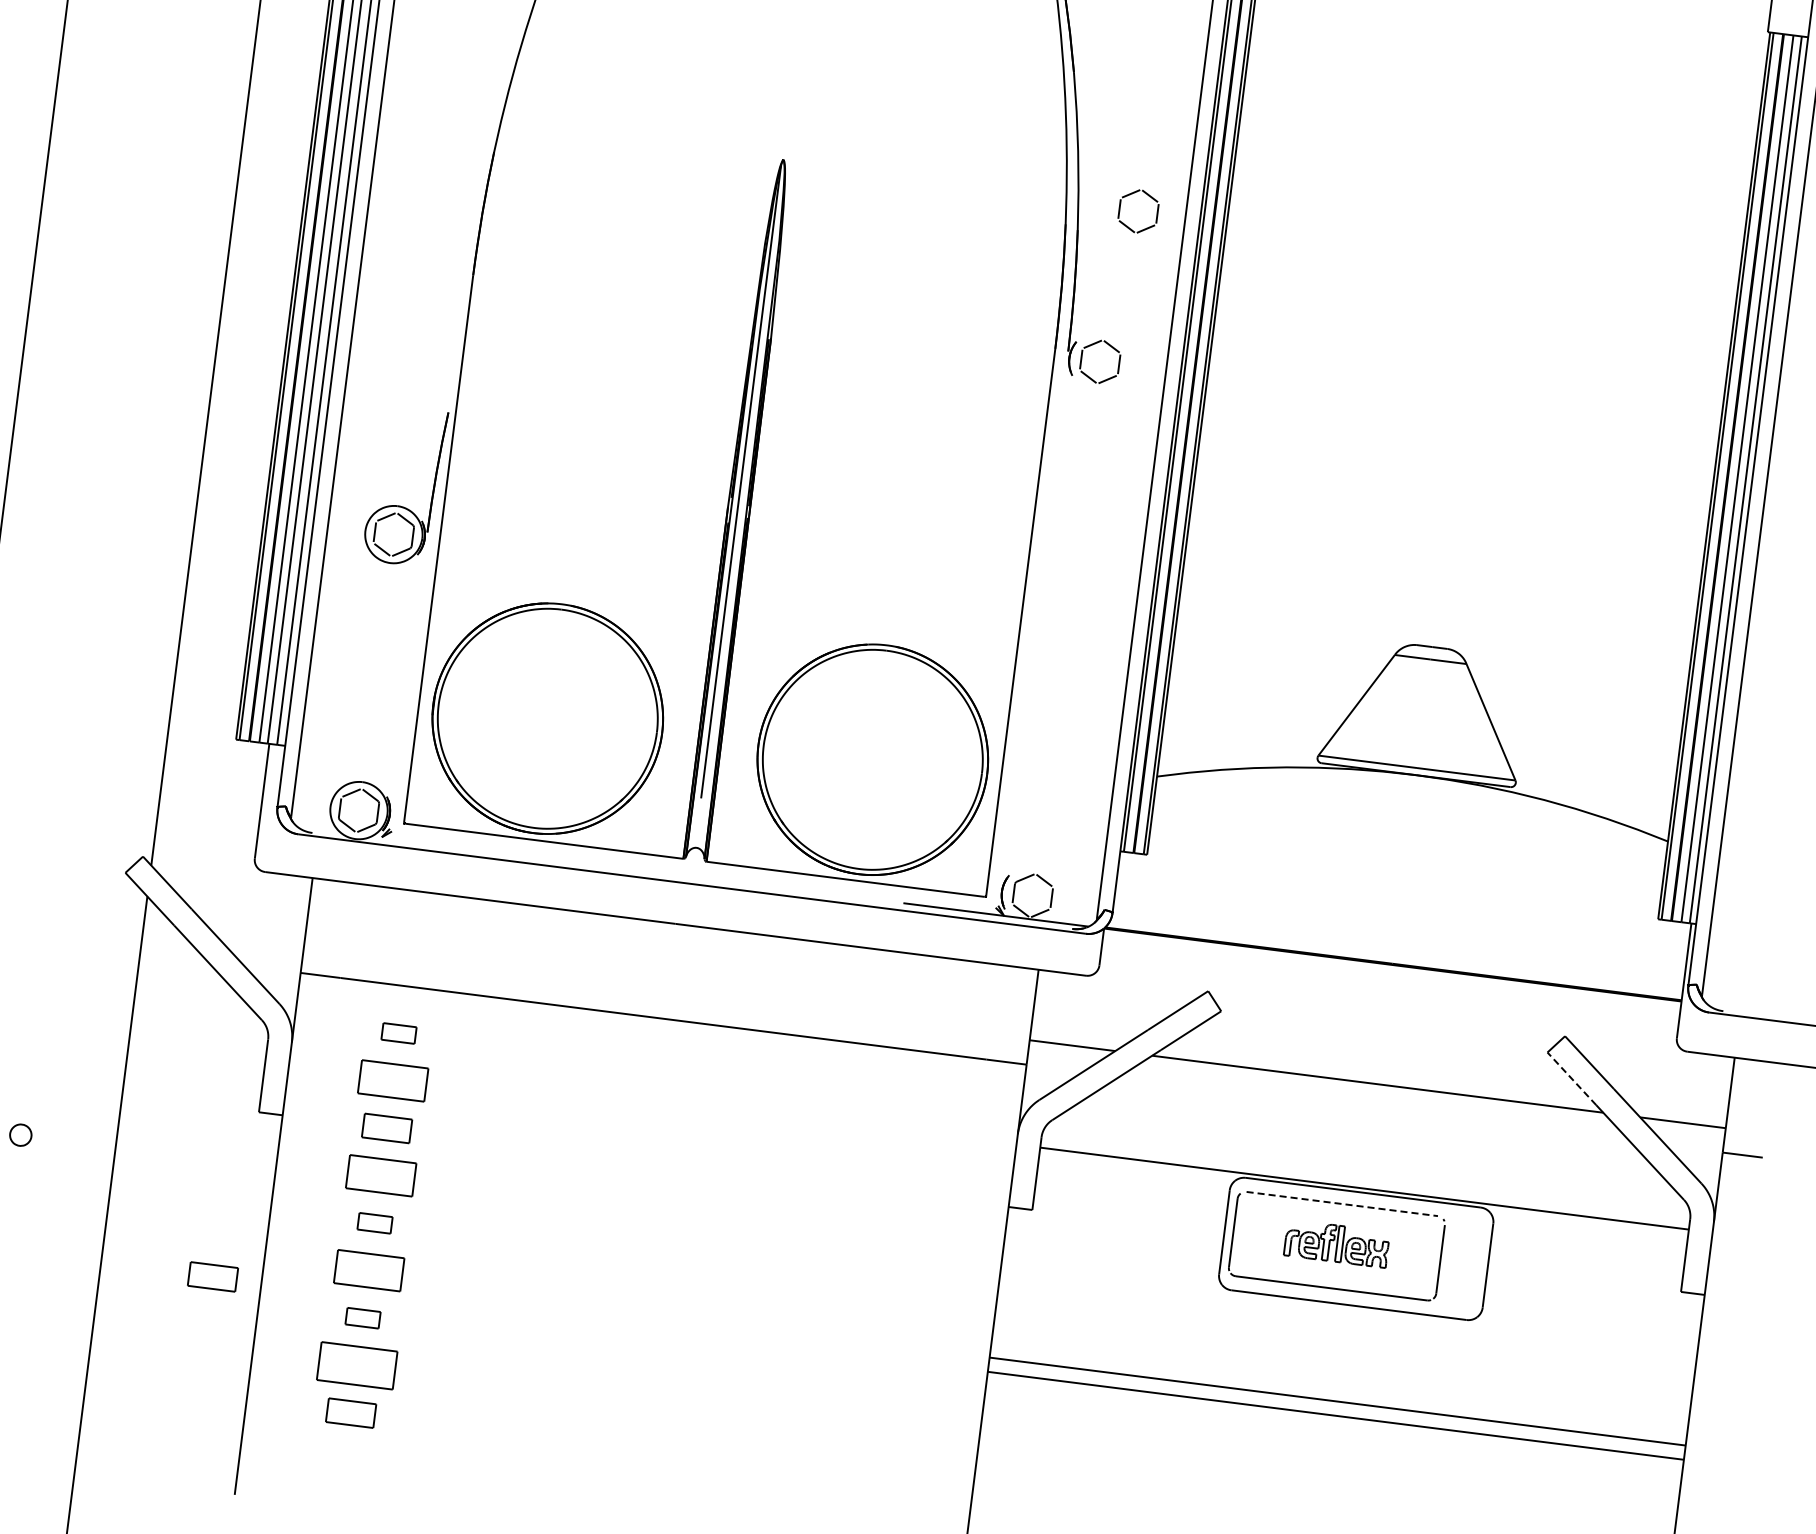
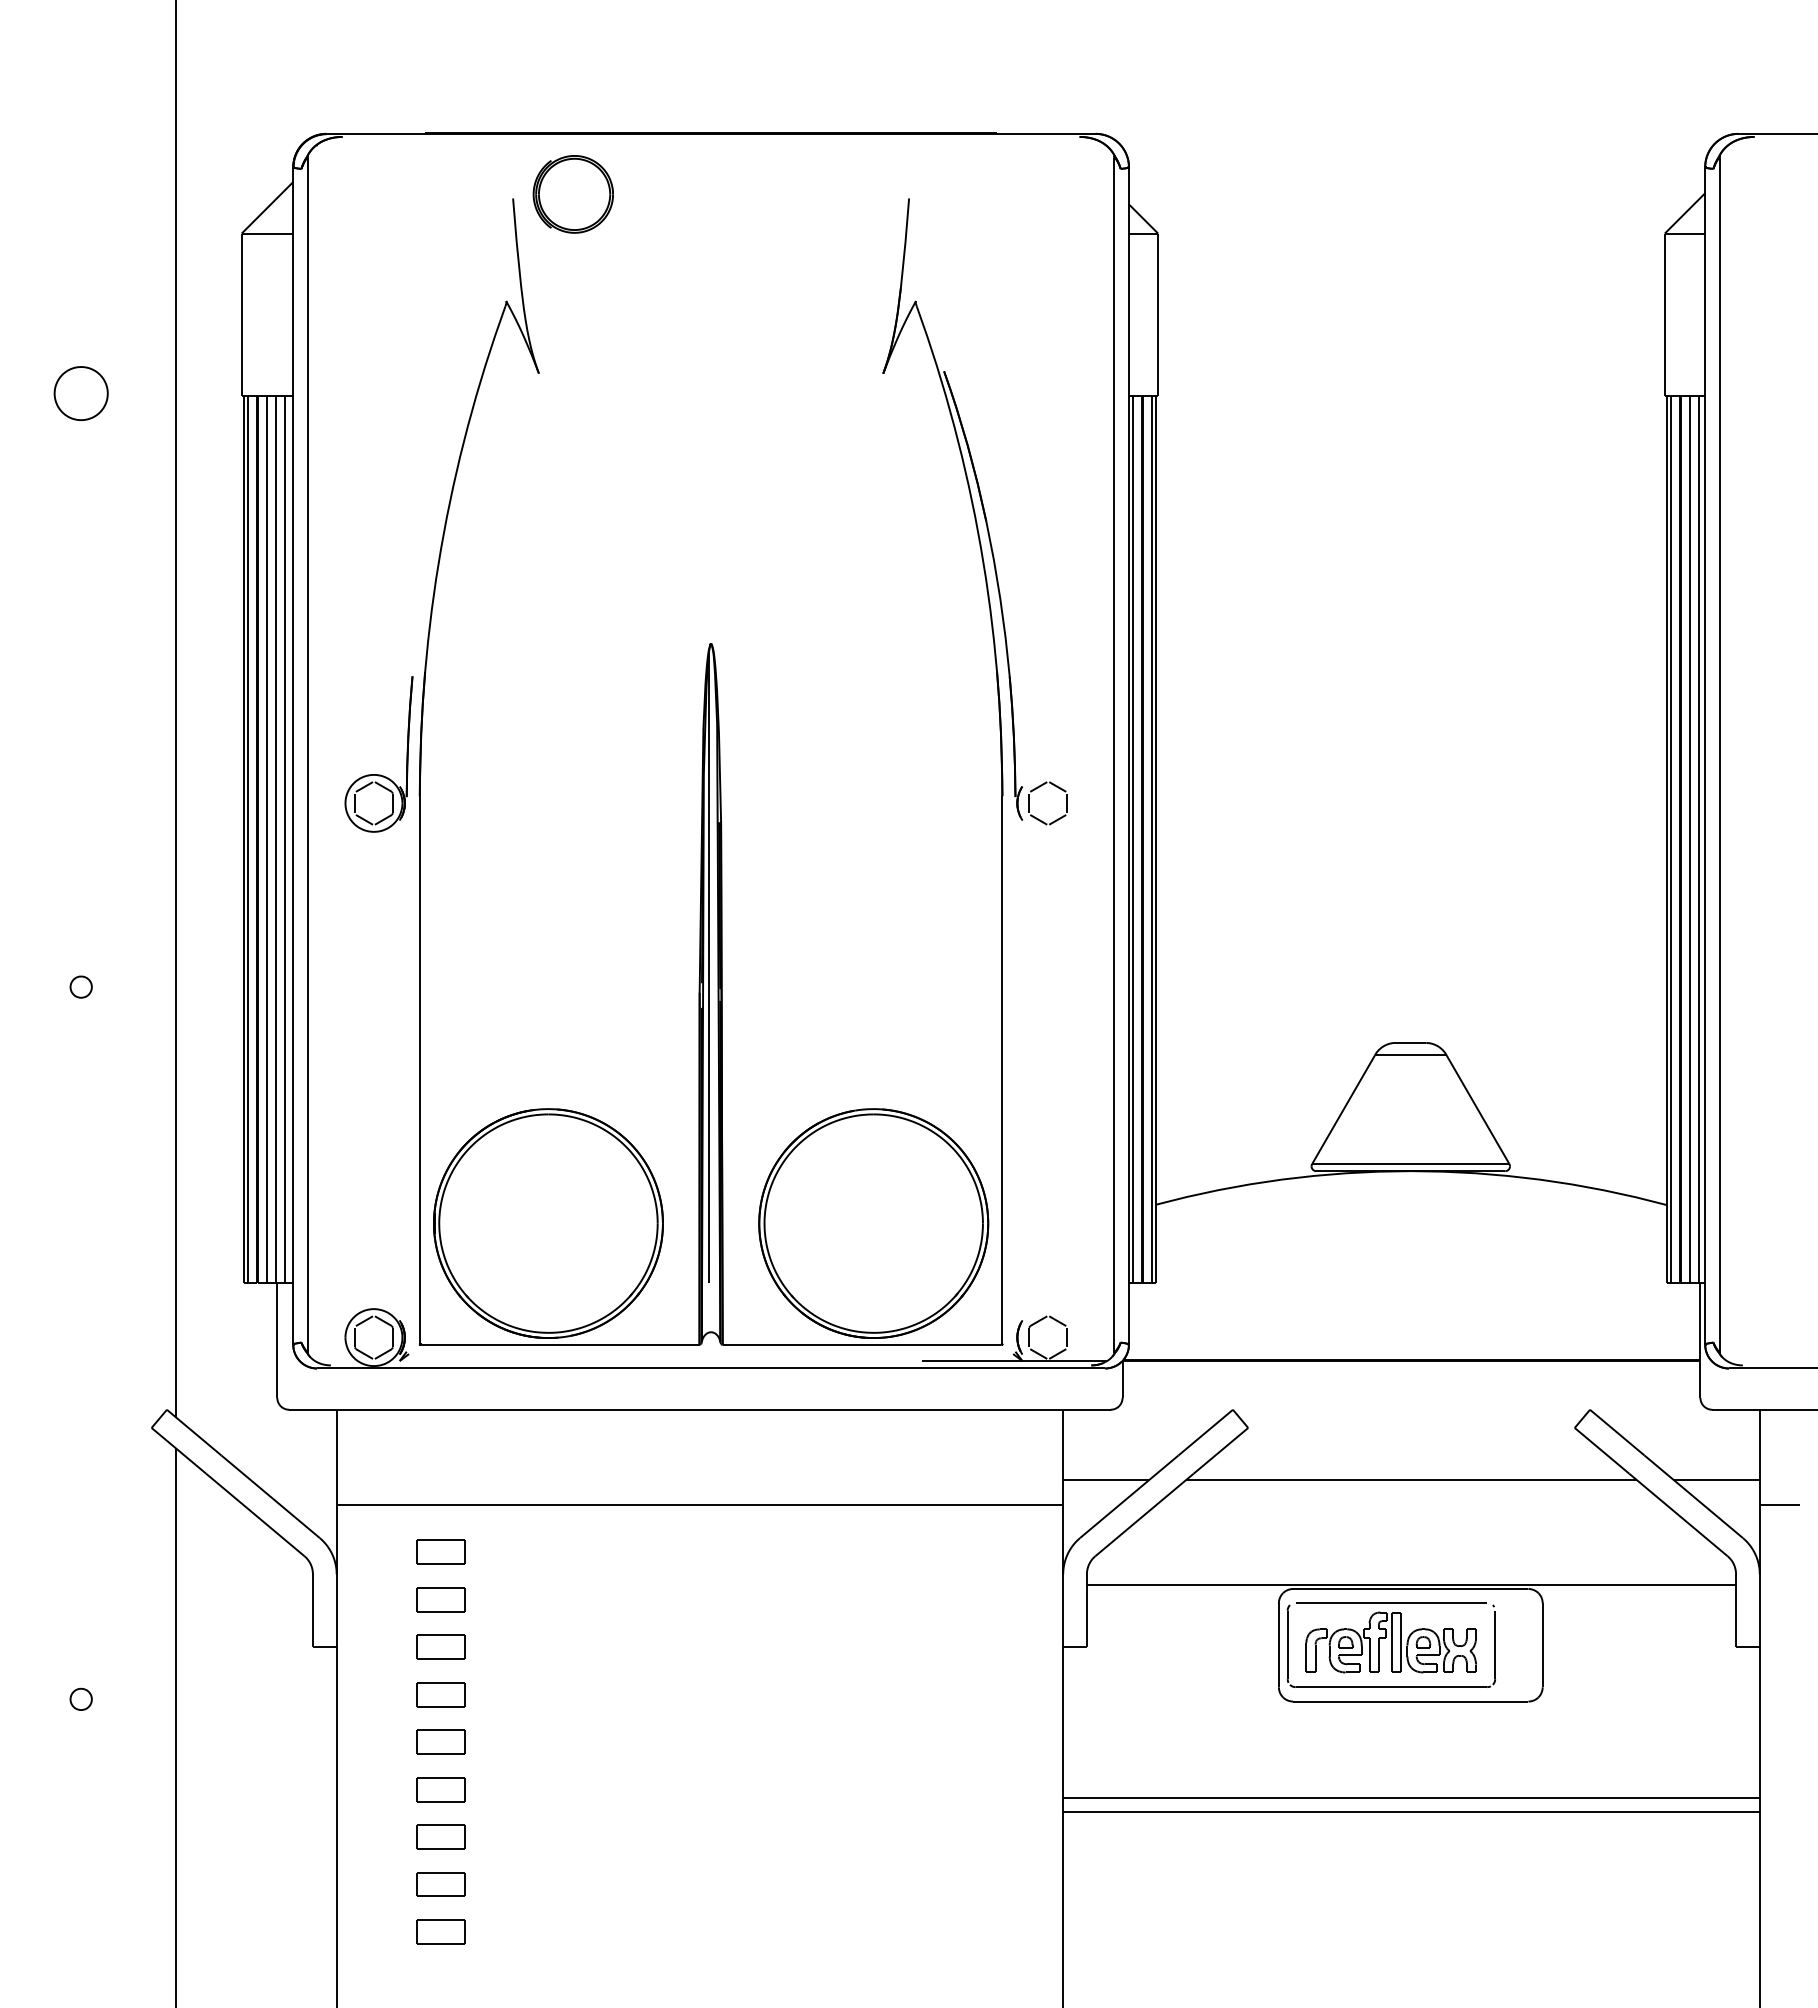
part: (1128, 226) -> (1059, 666), removed
part: (110, 422) -> (80, 986), added
part: (402, 506) -> (378, 774), moved
part: (398, 1032) -> (440, 1551), size x1.43
line: (1572, 1078) -> (1602, 1450), dashed -> solid
part: (392, 1080) -> (440, 1599), size x0.71
part: (380, 1175) -> (440, 1694), size x0.71
line: (1342, 1203) -> (1391, 1602), dashed -> solid
part: (374, 1222) -> (440, 1741), size x1.43
part: (1336, 1243) -> (1390, 1642), size x1.67
part: (368, 1270) -> (440, 1789), size x0.71
part: (212, 1276) -> (287, 1814), removed
part: (362, 1317) -> (440, 1836), size x1.43
part: (356, 1365) -> (440, 1884), size x0.62

